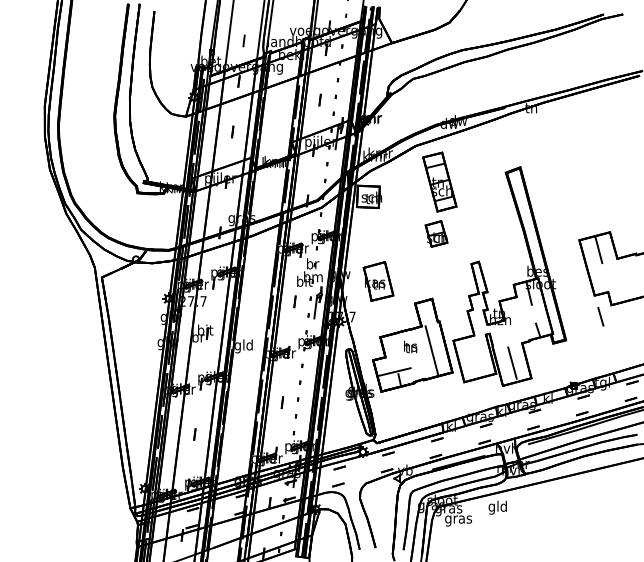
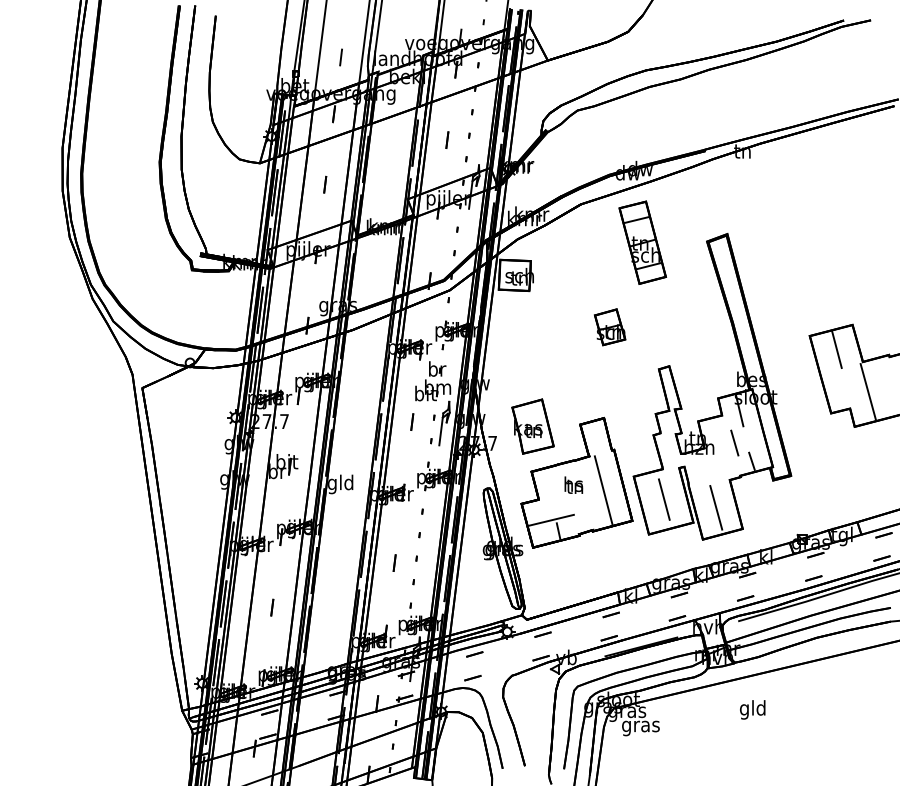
part: (439, 181) -> (642, 242), moved
line: (620, 279) -> (867, 391), added
part: (378, 281) -> (532, 426), moved
line: (600, 316) -> (734, 442), moved
line: (474, 357) -> (663, 499), added
text: (497, 507) -> (752, 709), moved

